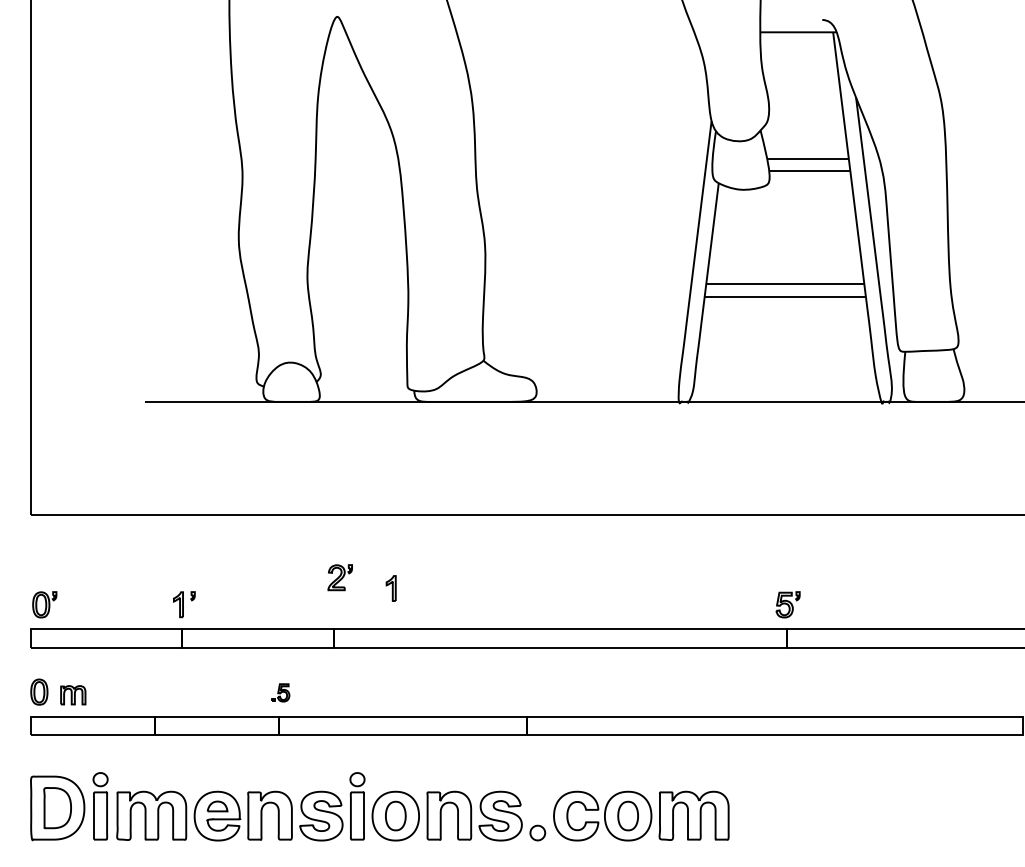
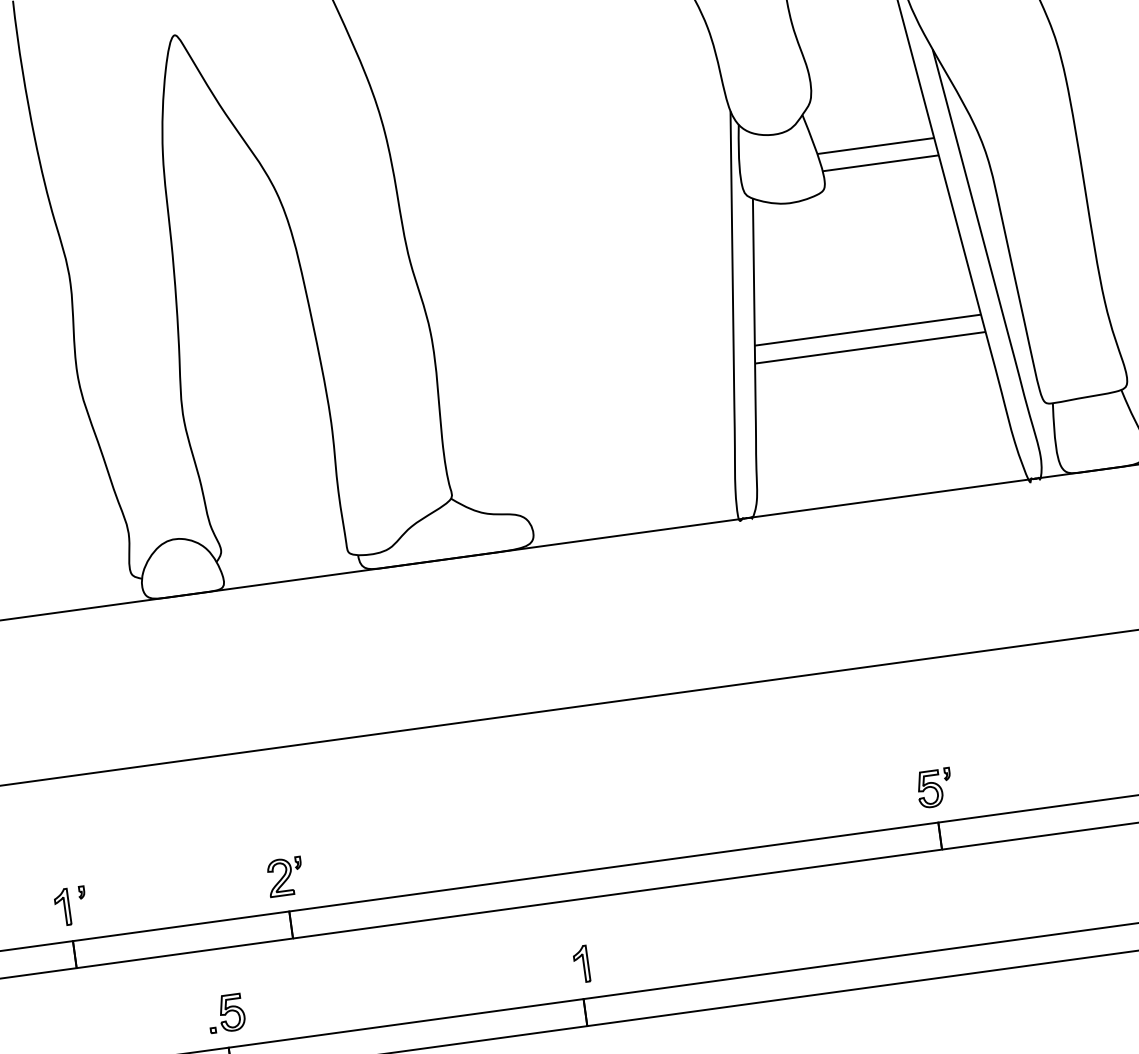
part: (339, 577) -> (284, 876), moved
part: (390, 588) -> (580, 964), moved
part: (280, 692) -> (225, 1013), size x1.43

